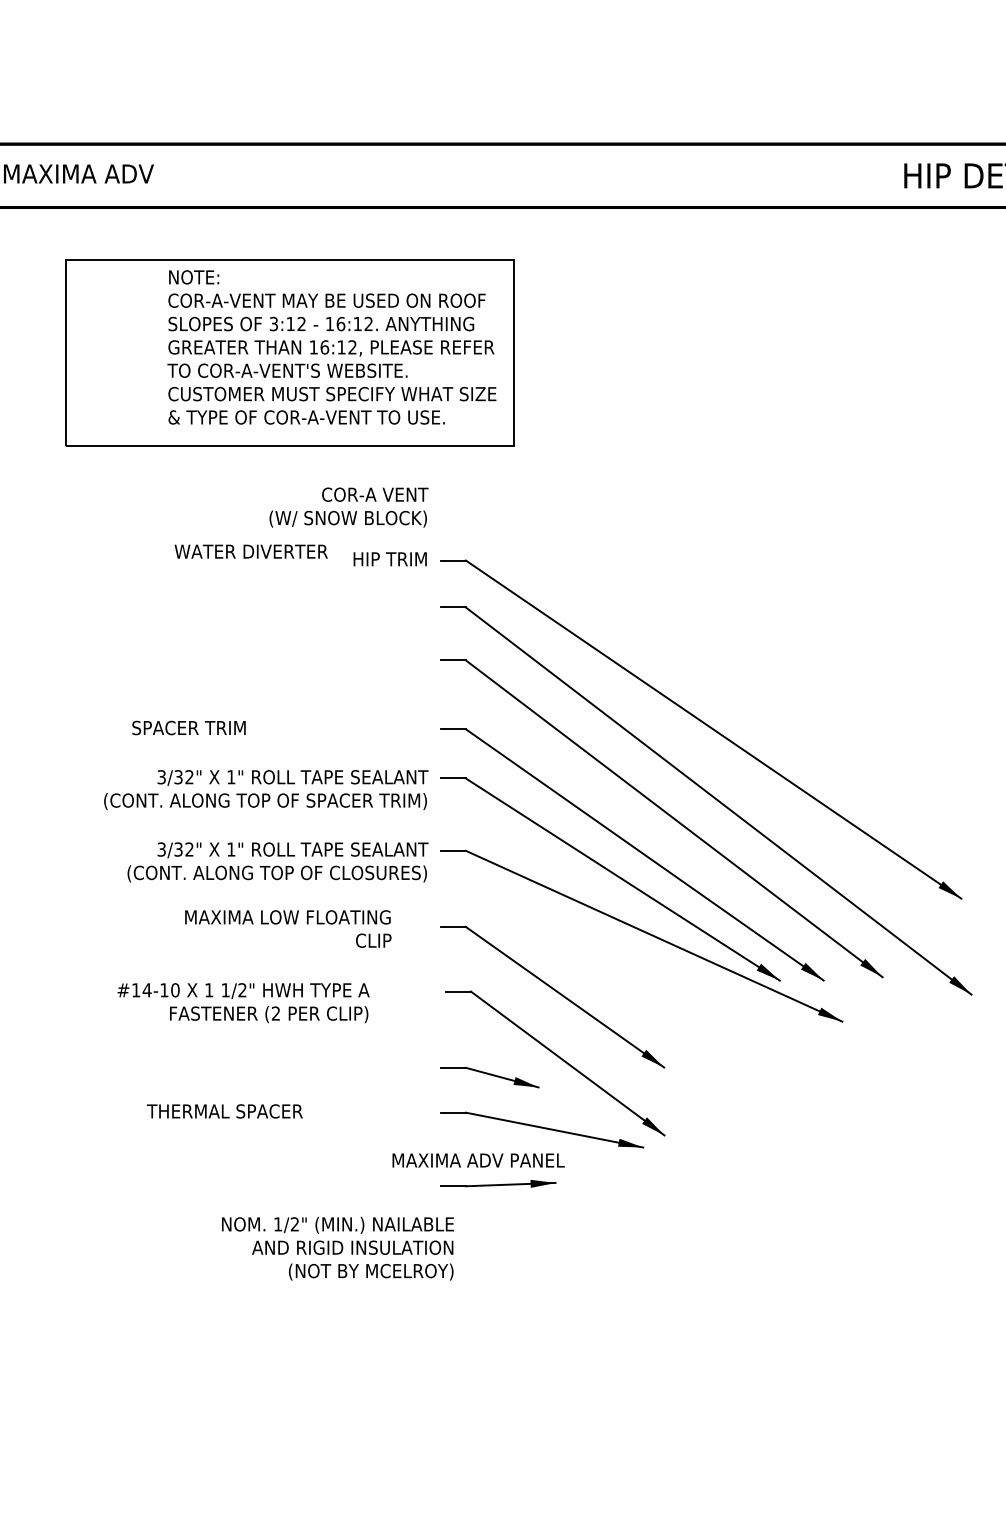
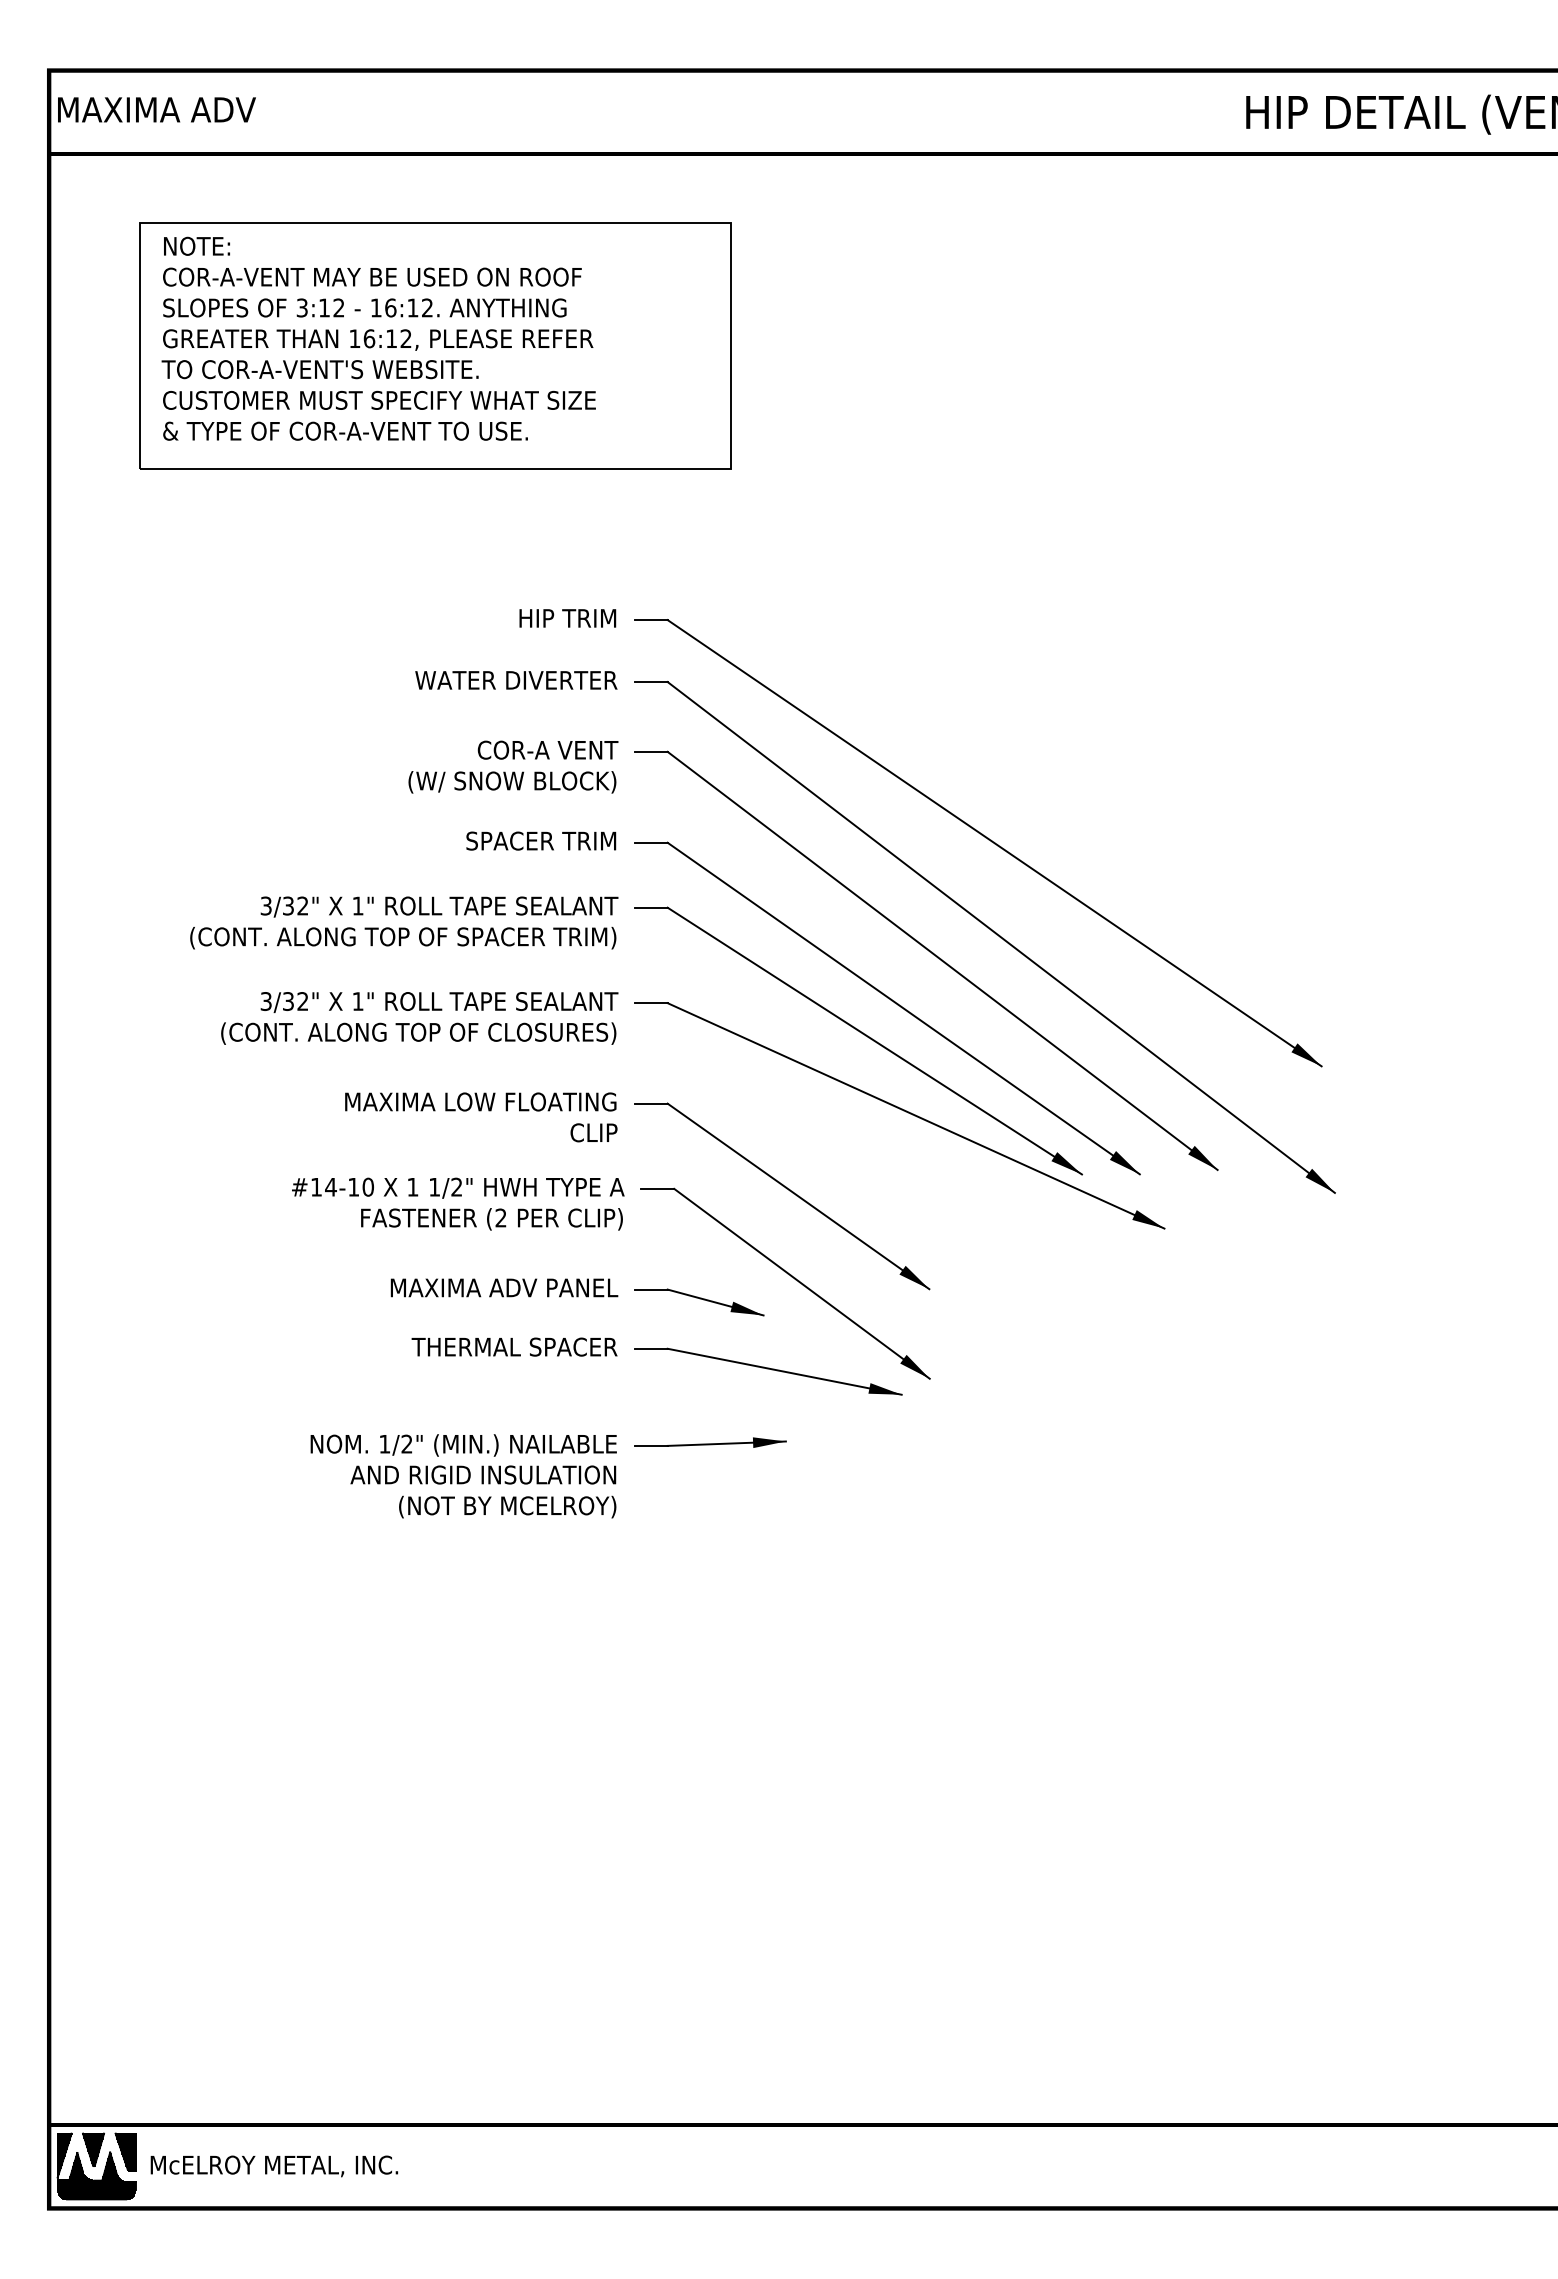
text: (331, 347) -> (378, 338), moved
text: (349, 507) -> (513, 766), moved
text: (251, 551) -> (516, 680), moved
text: (189, 727) -> (541, 840), moved
text: (288, 929) -> (481, 1117), moved
text: (243, 1002) -> (458, 1203), moved
text: (224, 1110) -> (514, 1346), moved
text: (478, 1160) -> (504, 1287), moved
text: (337, 1248) -> (463, 1476), moved

